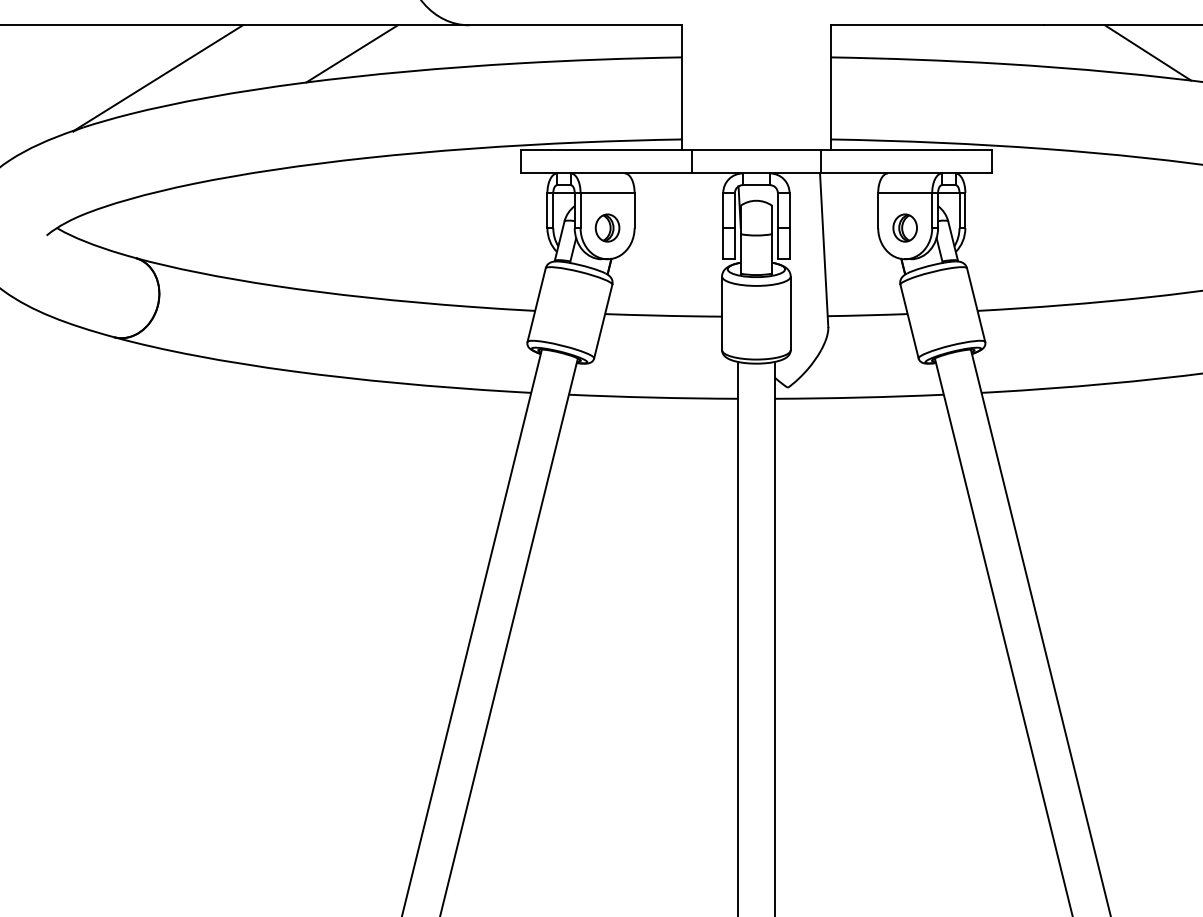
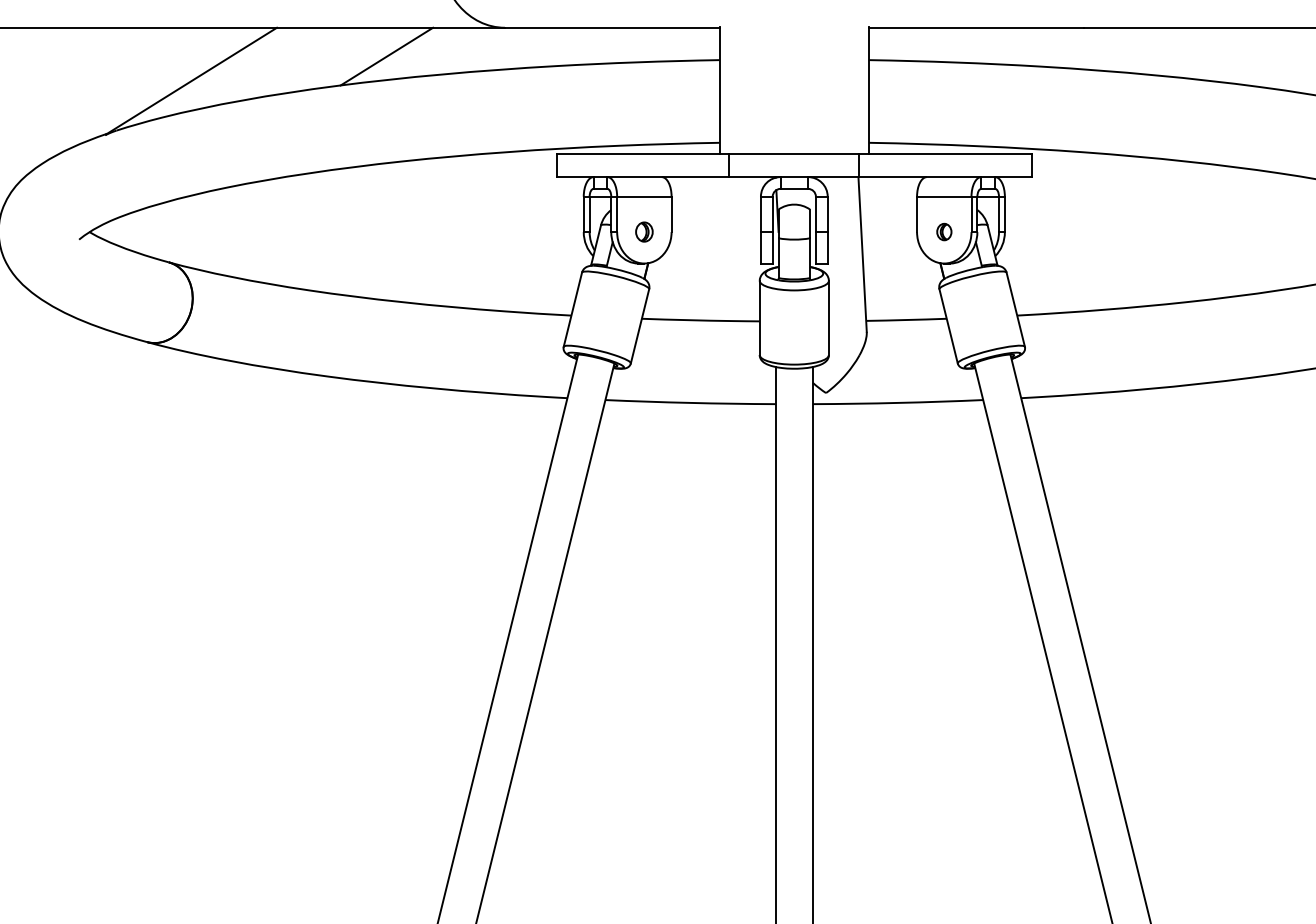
line: (1147, 52) -> (1188, 55), removed
part: (607, 227) -> (644, 231), size x0.7
part: (905, 227) -> (944, 231), size x0.6

